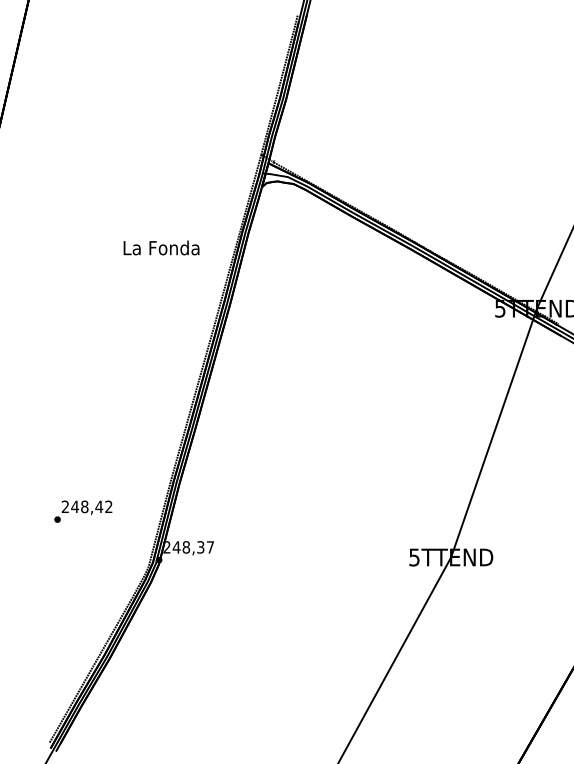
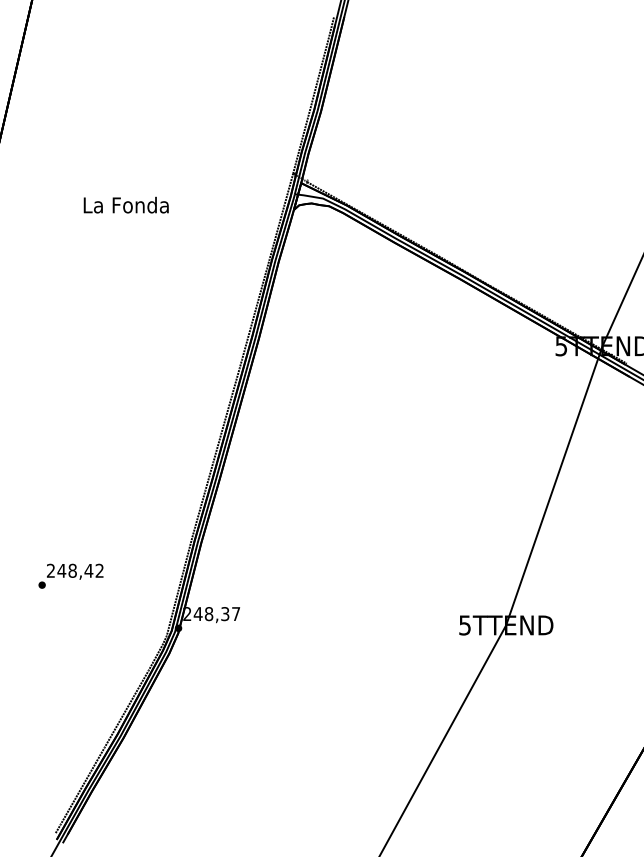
text: (161, 247) -> (126, 204), moved
text: (83, 511) -> (71, 576), moved

